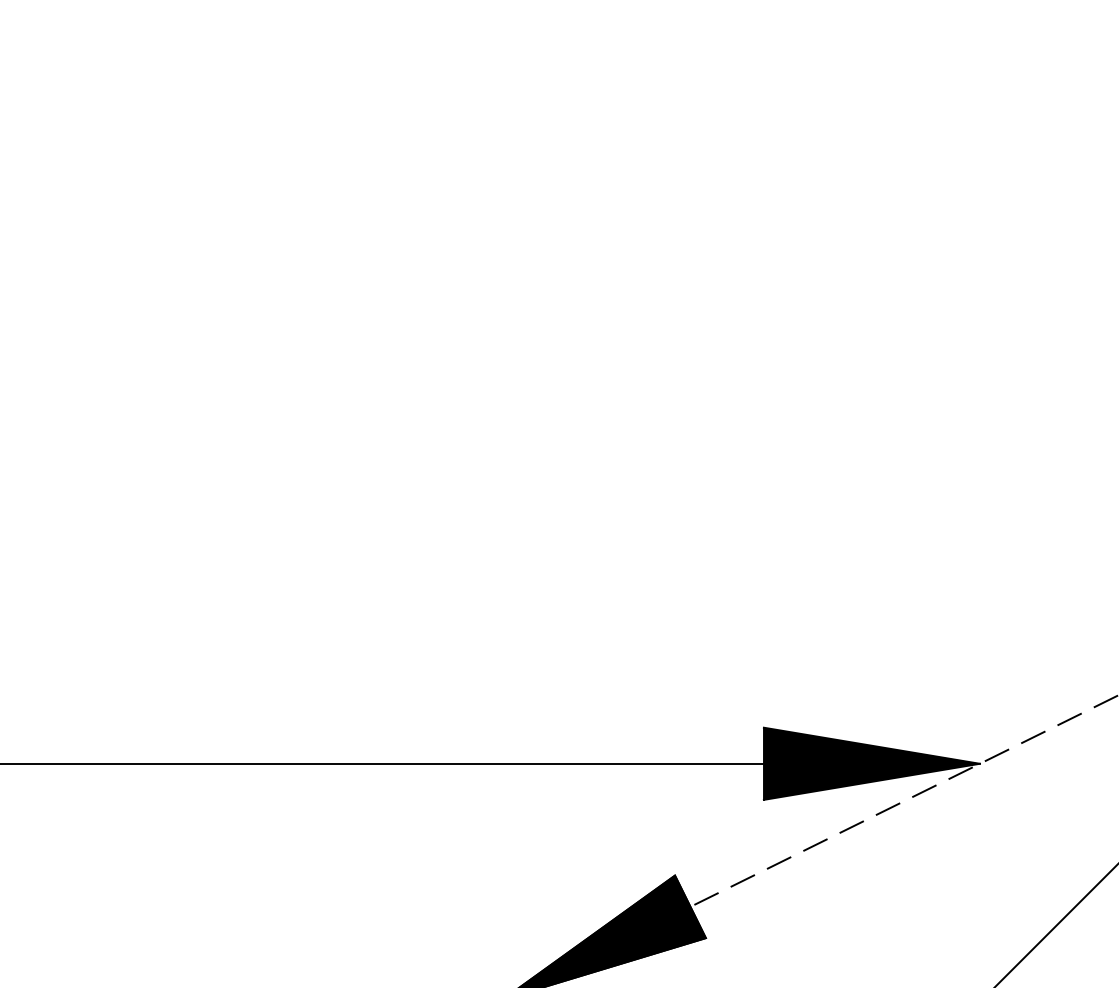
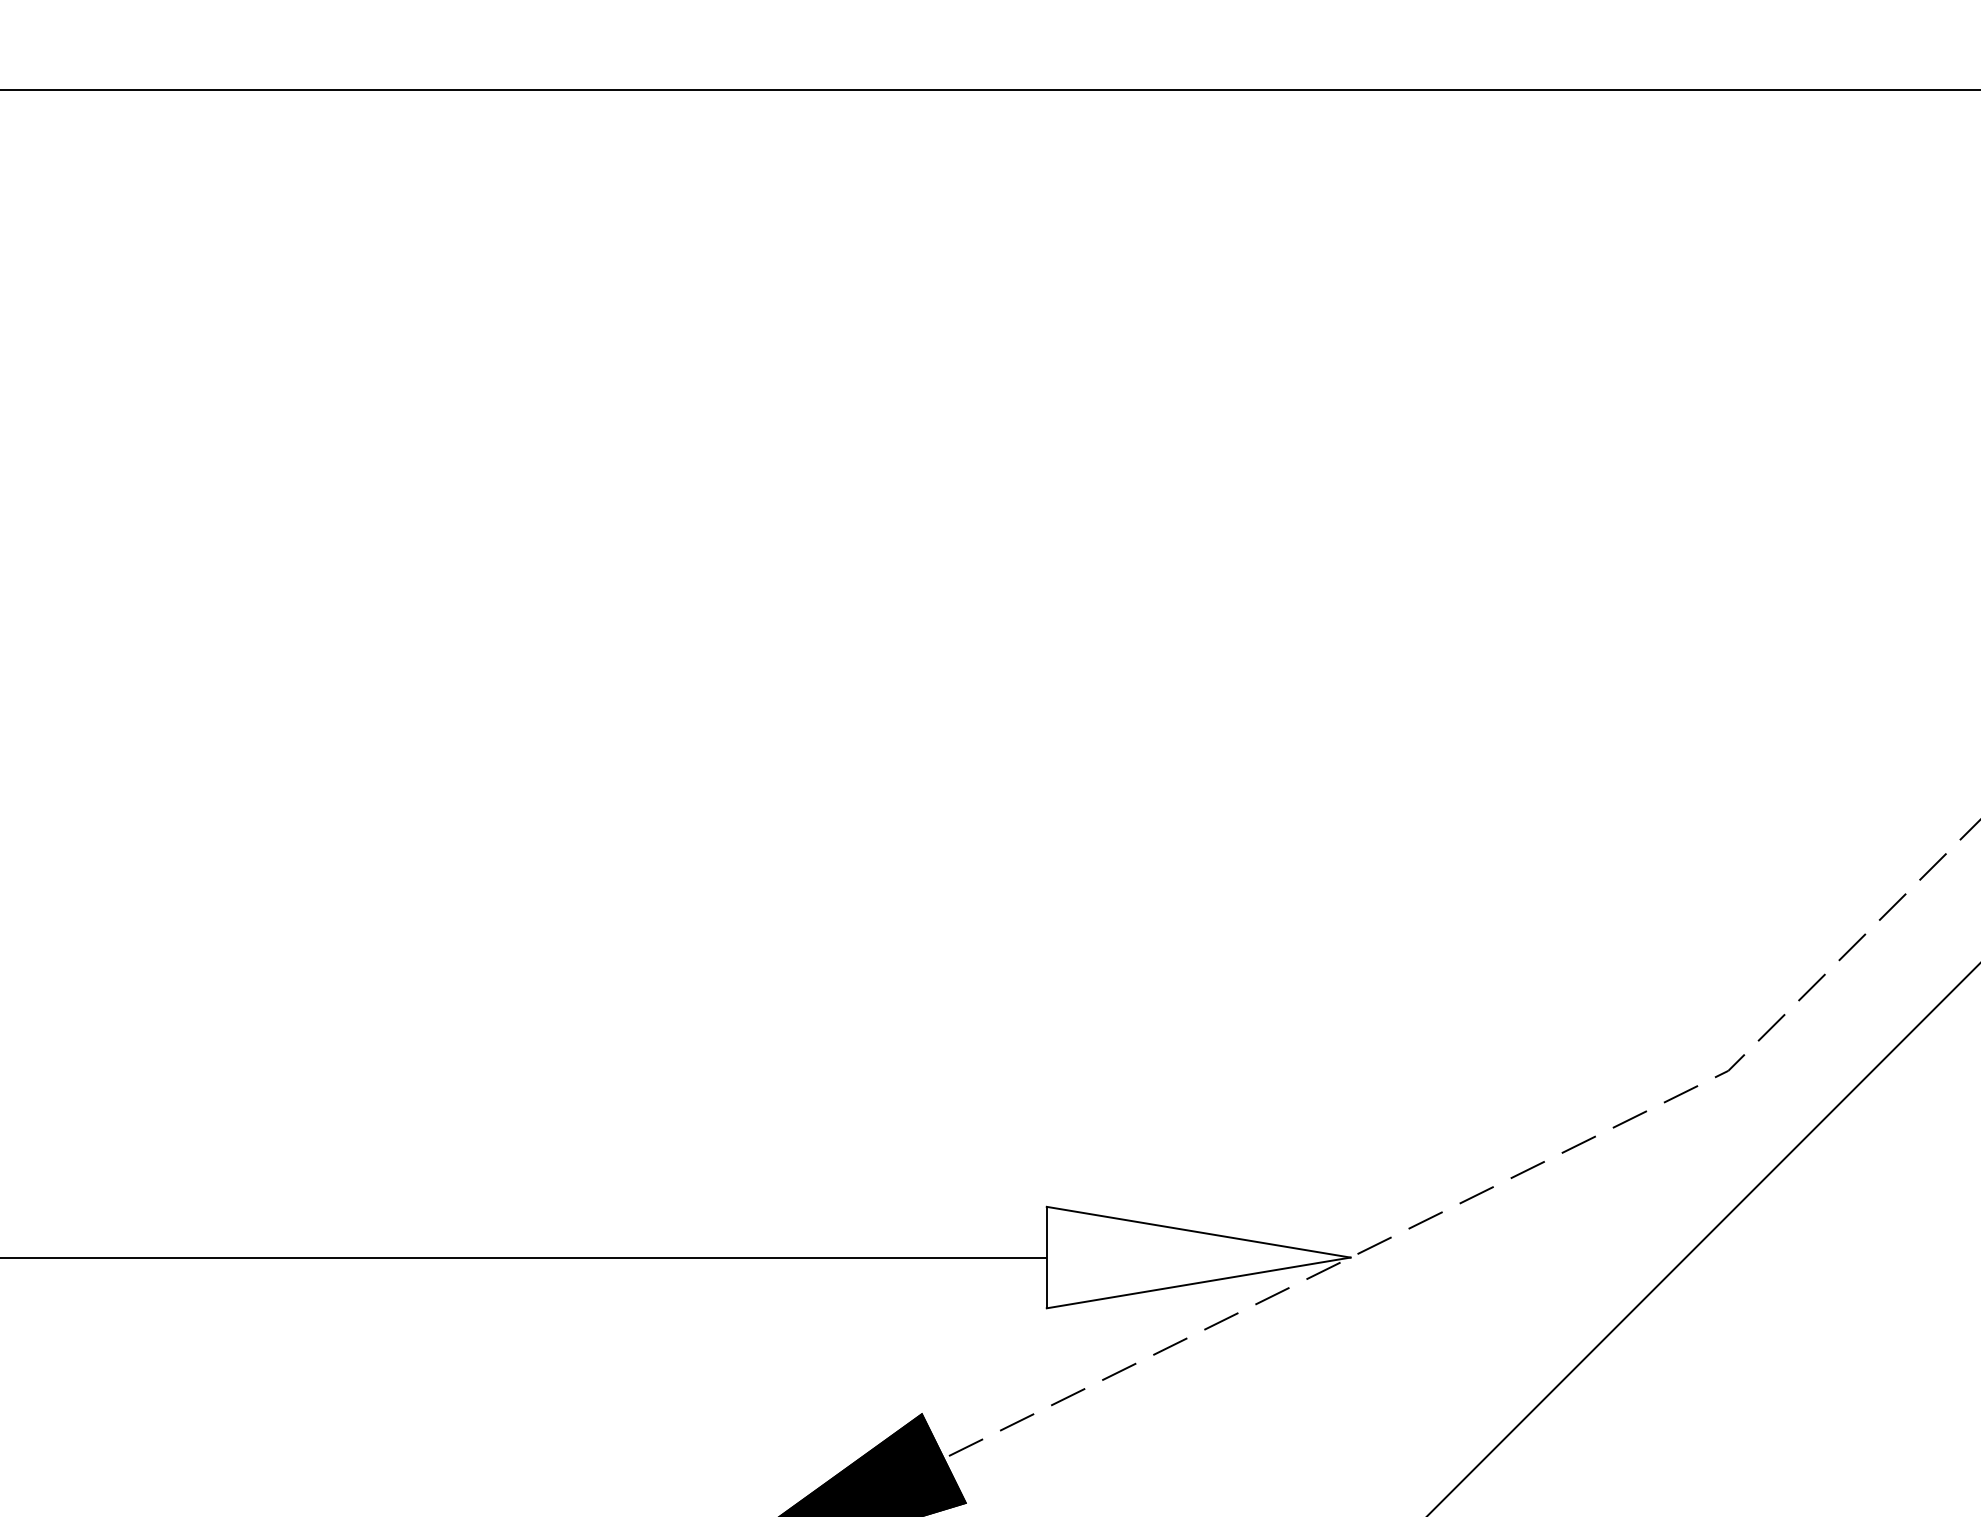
fill: (871, 763) -> (1197, 1257), removed

